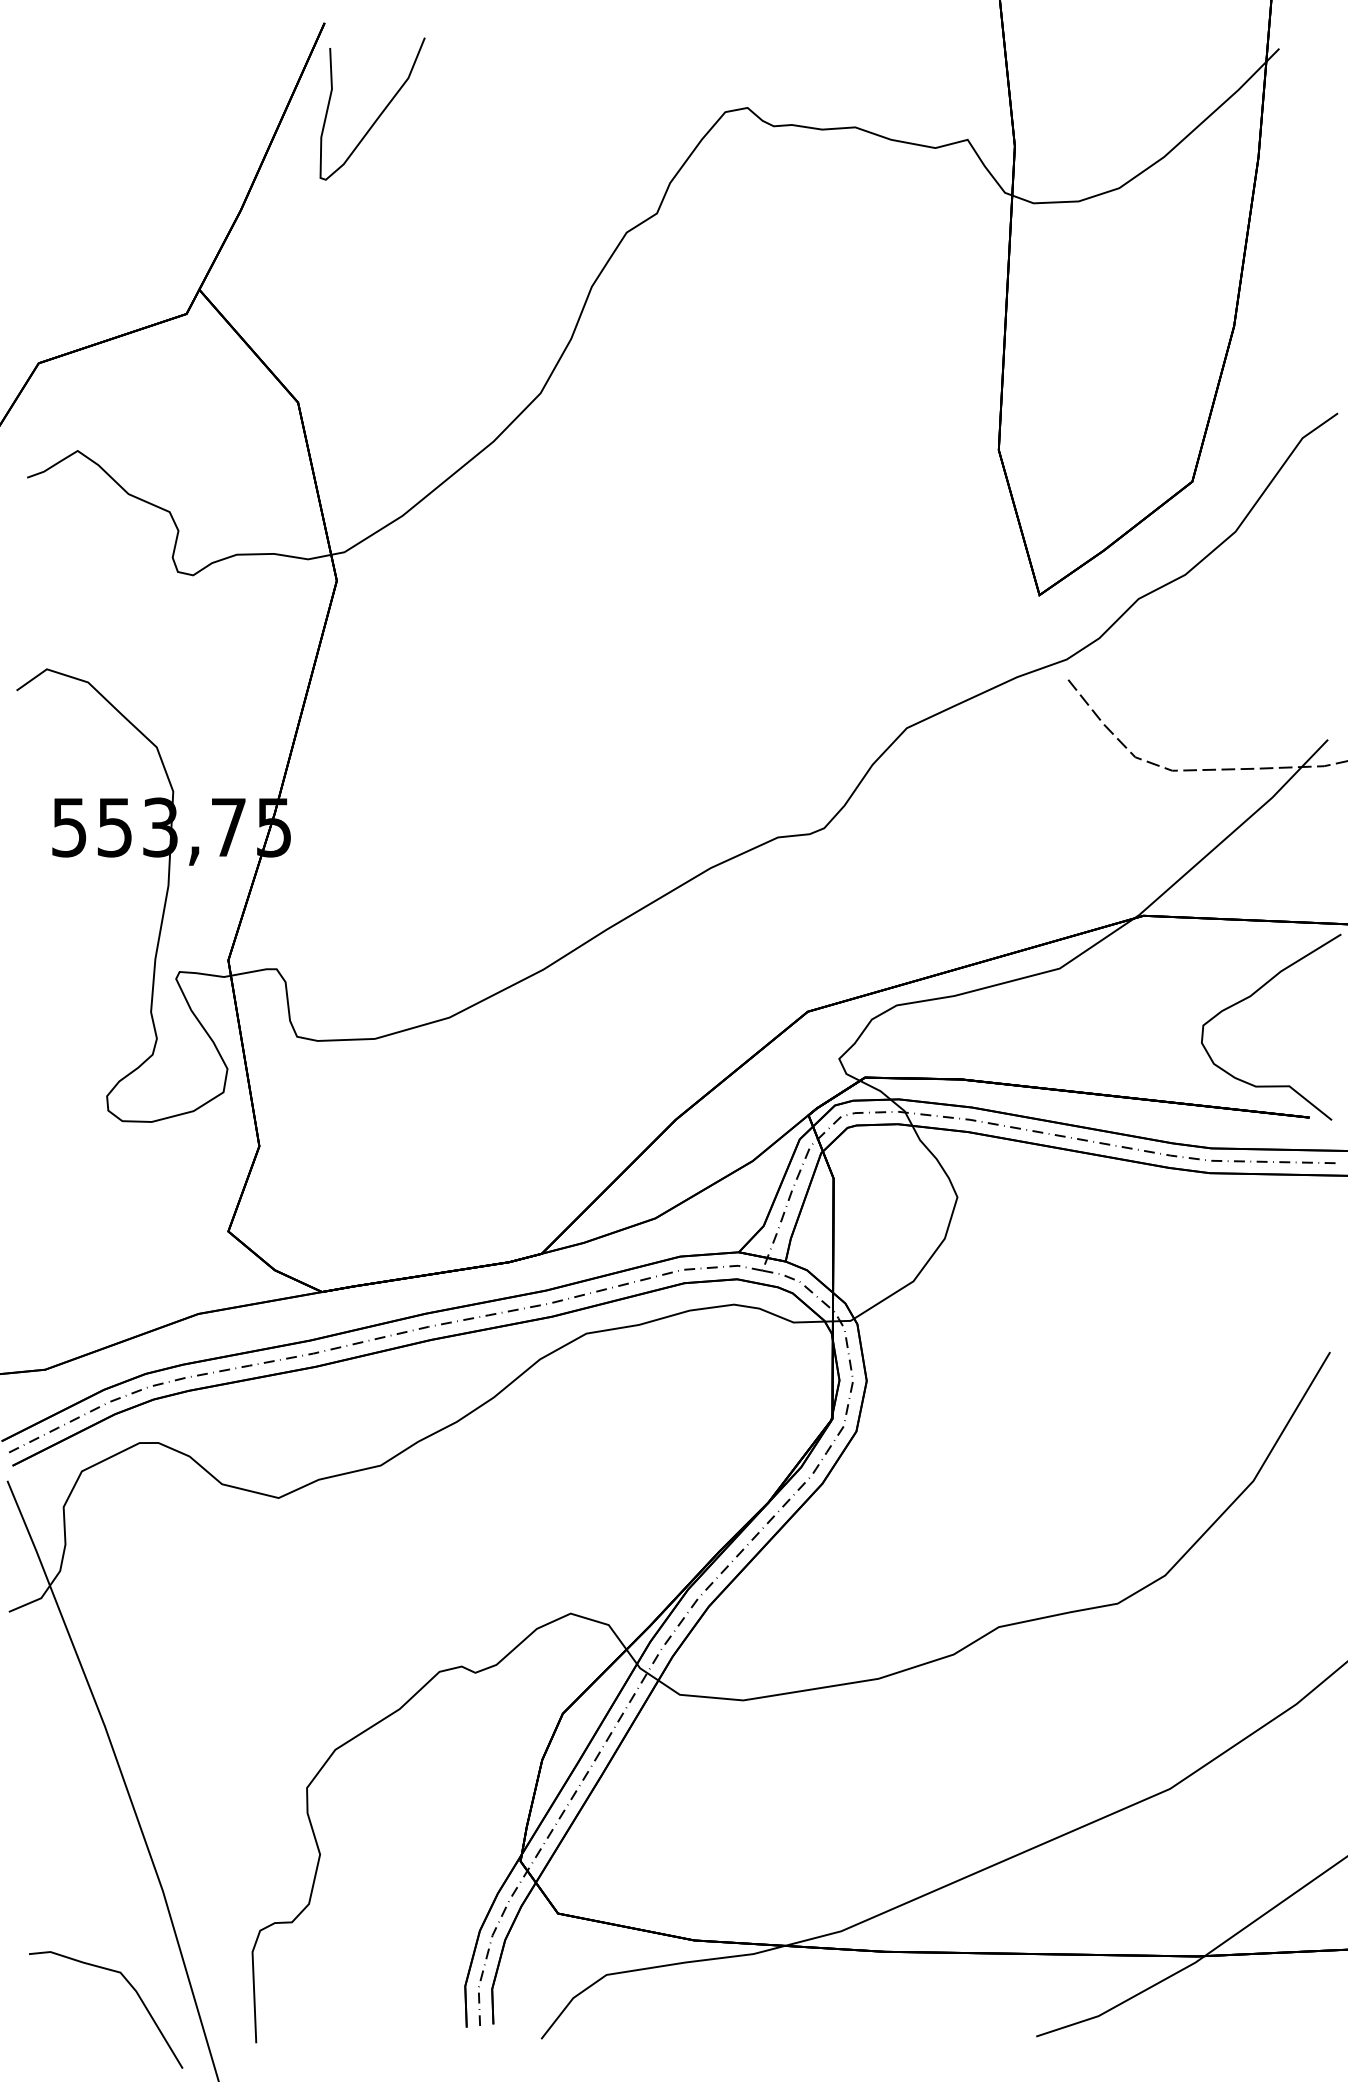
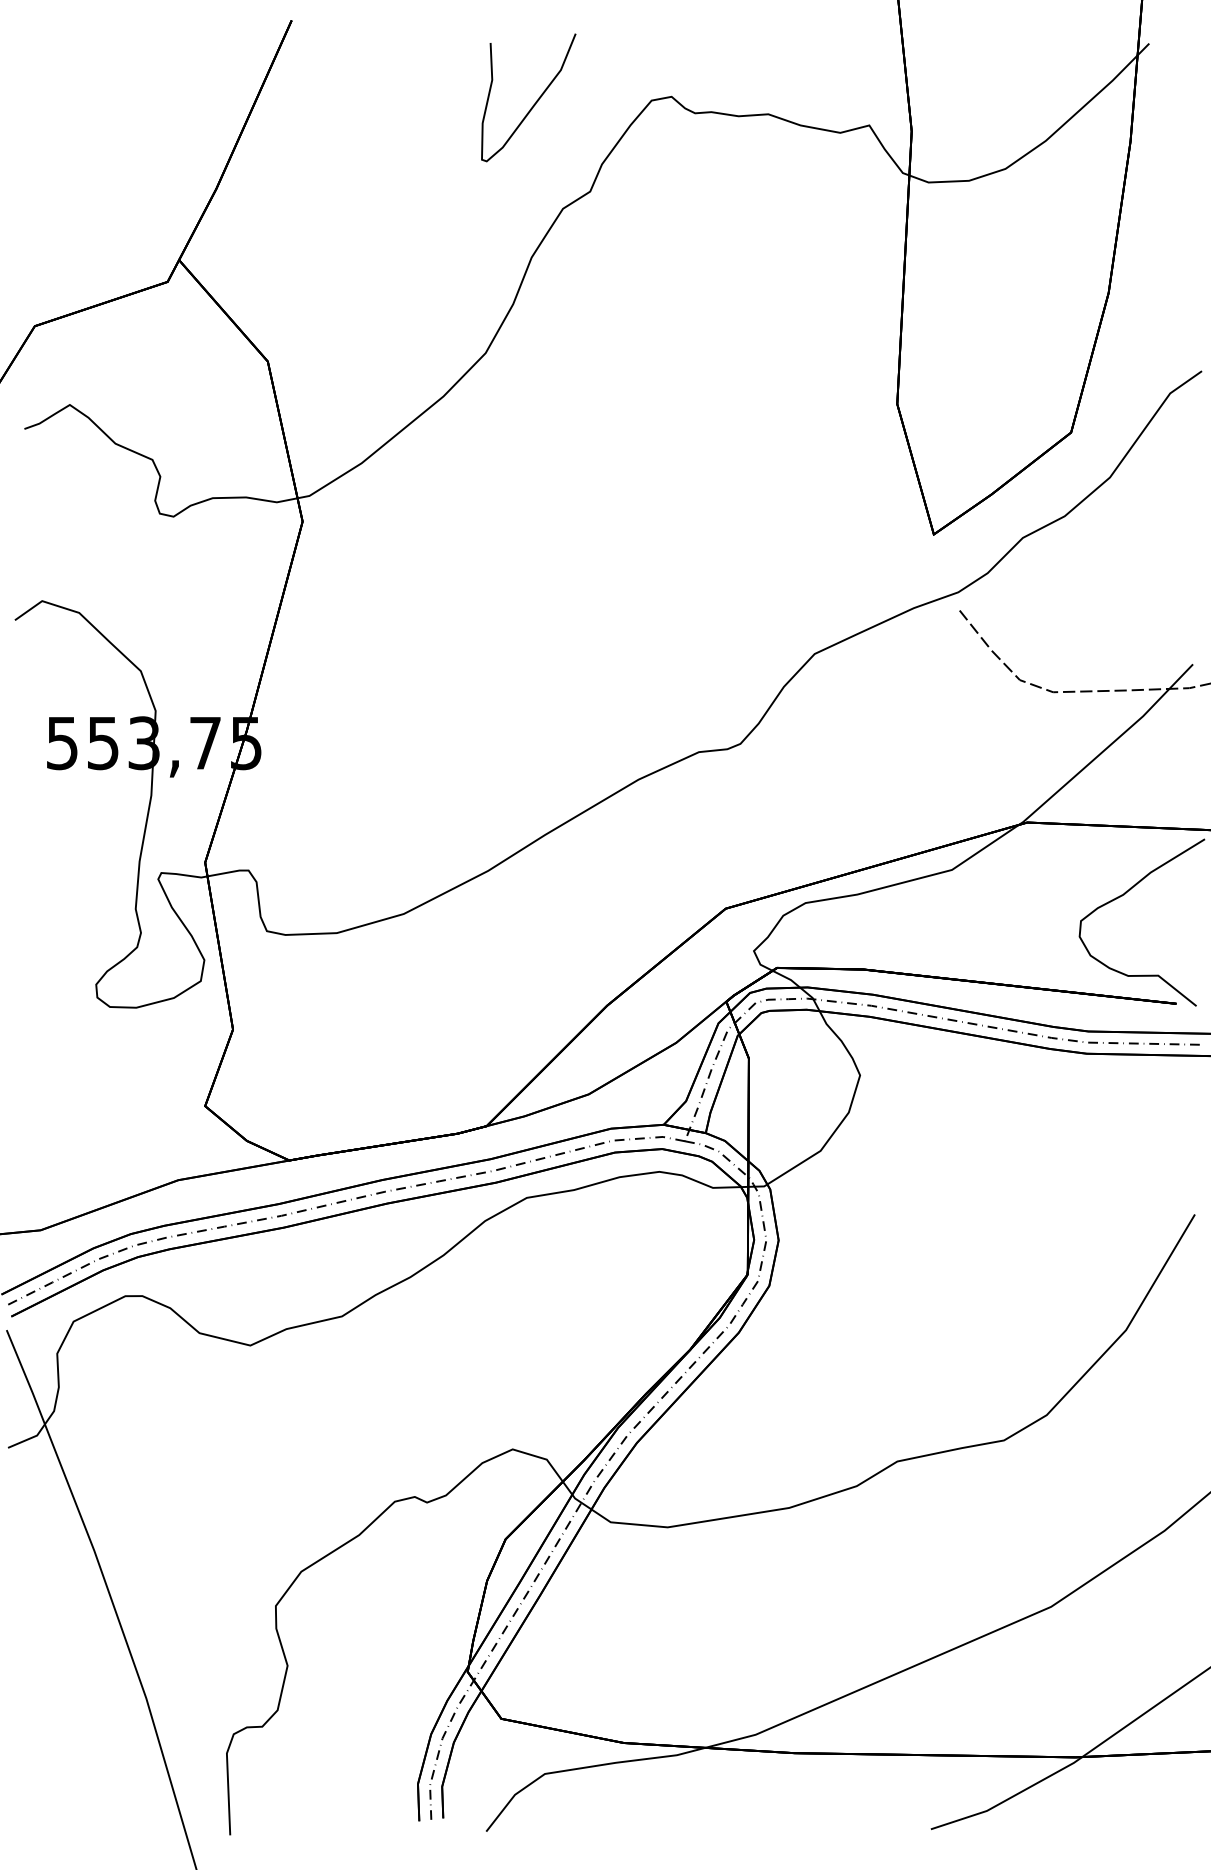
curve: (380, 113) -> (535, 101), moved
curve: (129, 1985) -> (116, 1783), removed

